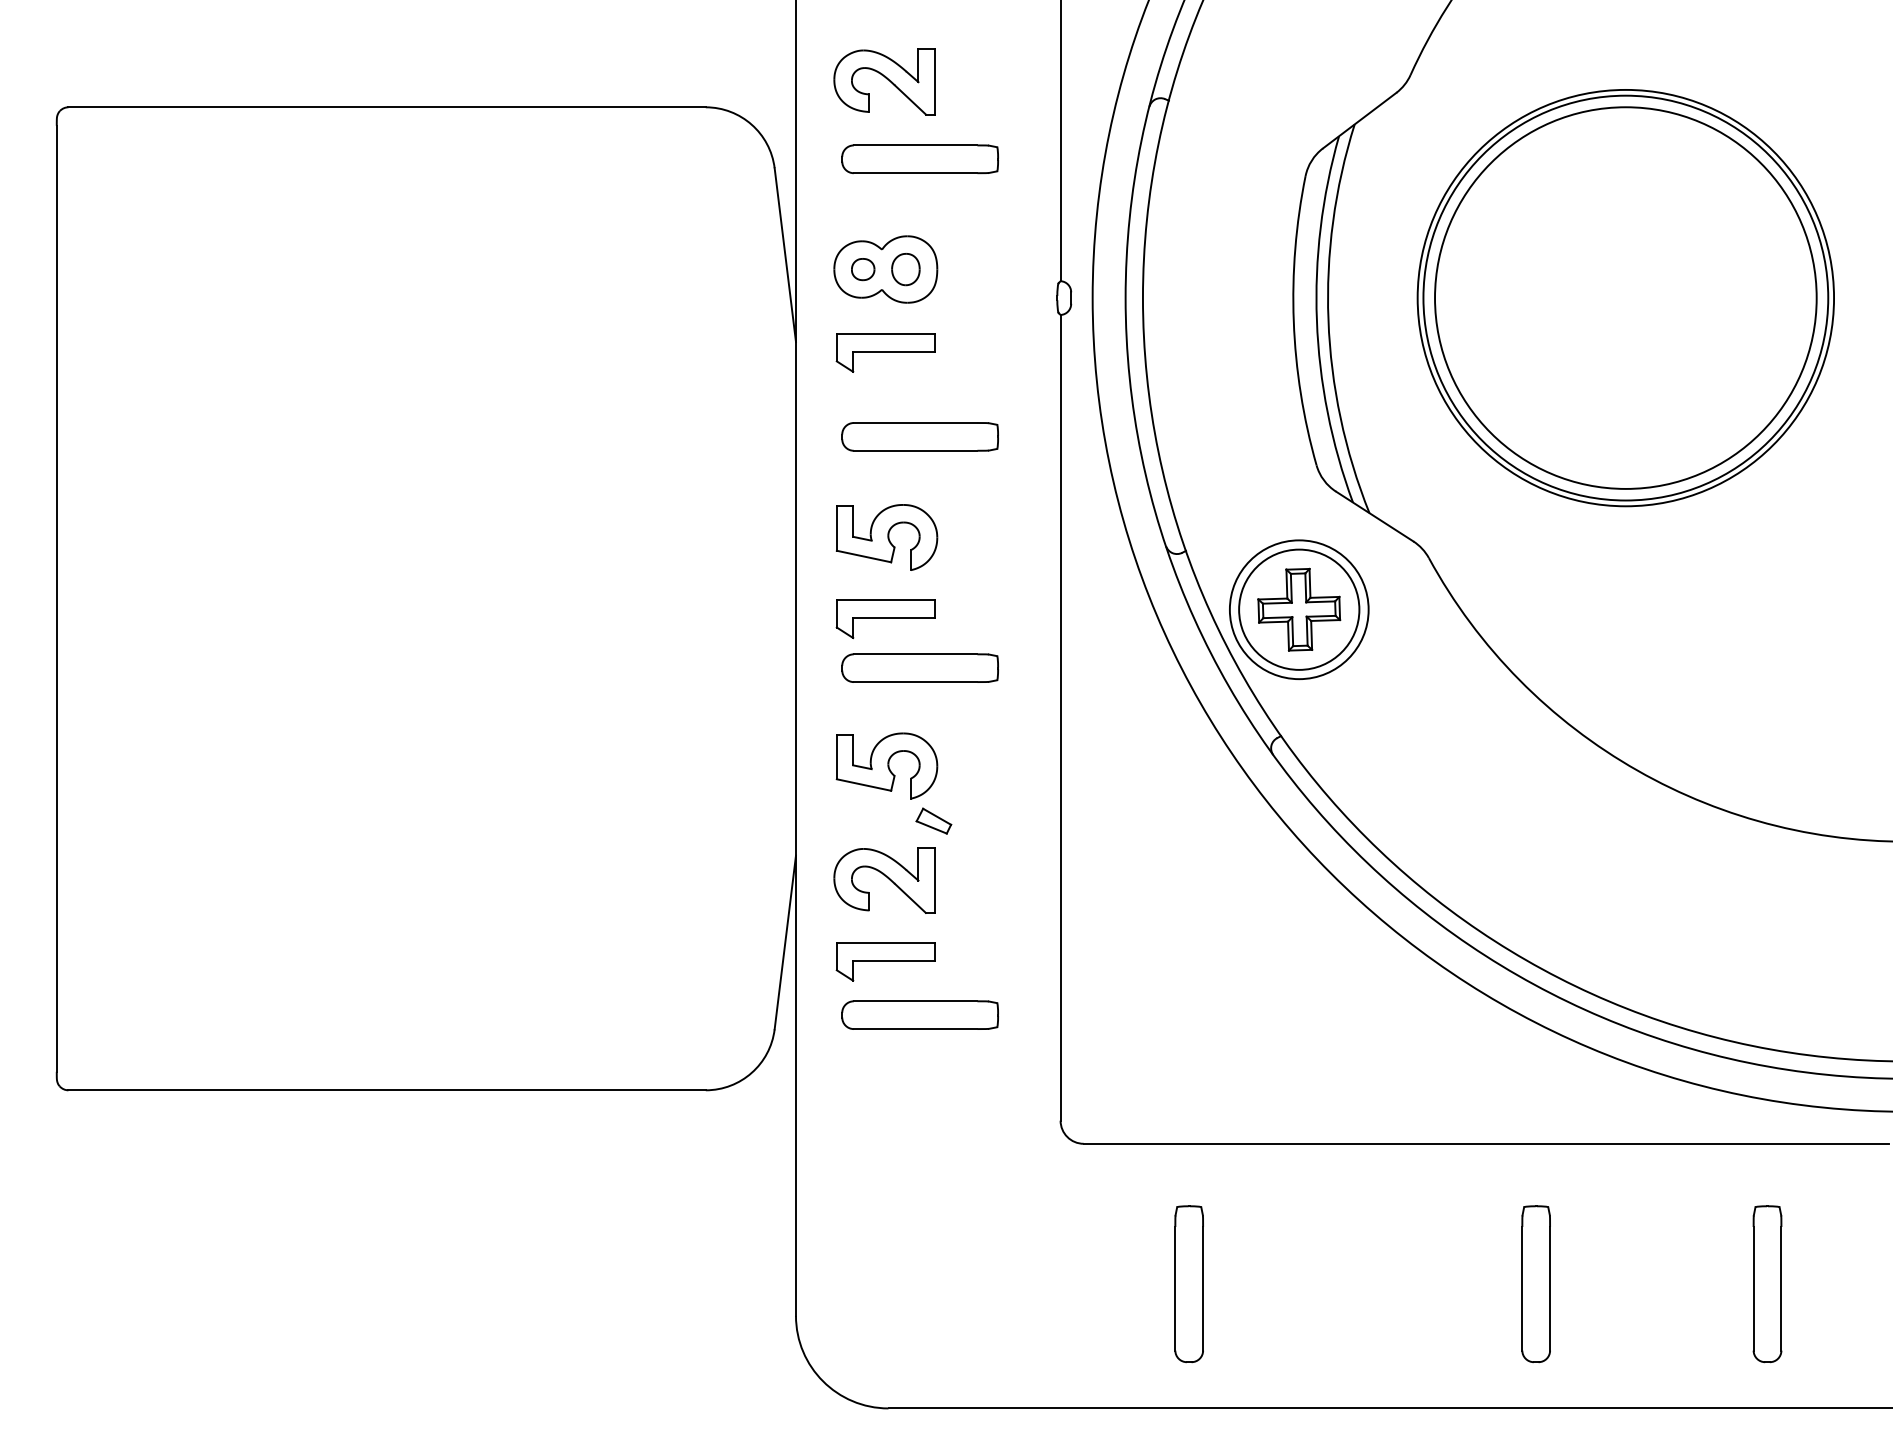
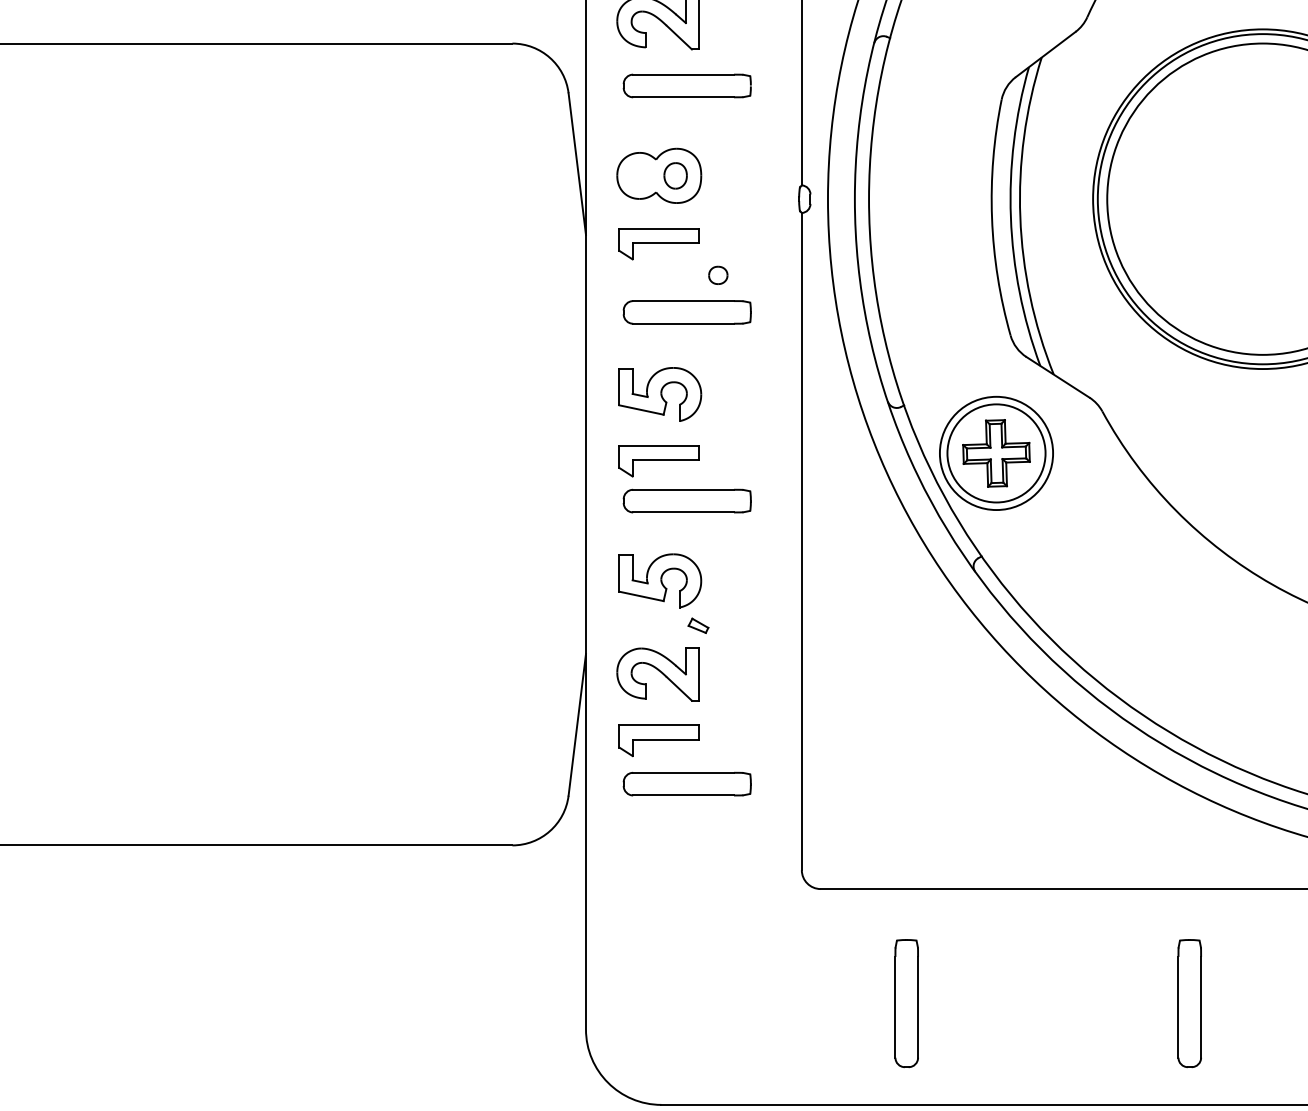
part: (863, 269) -> (718, 275), moved
part: (933, 820) -> (698, 625), size x0.7

